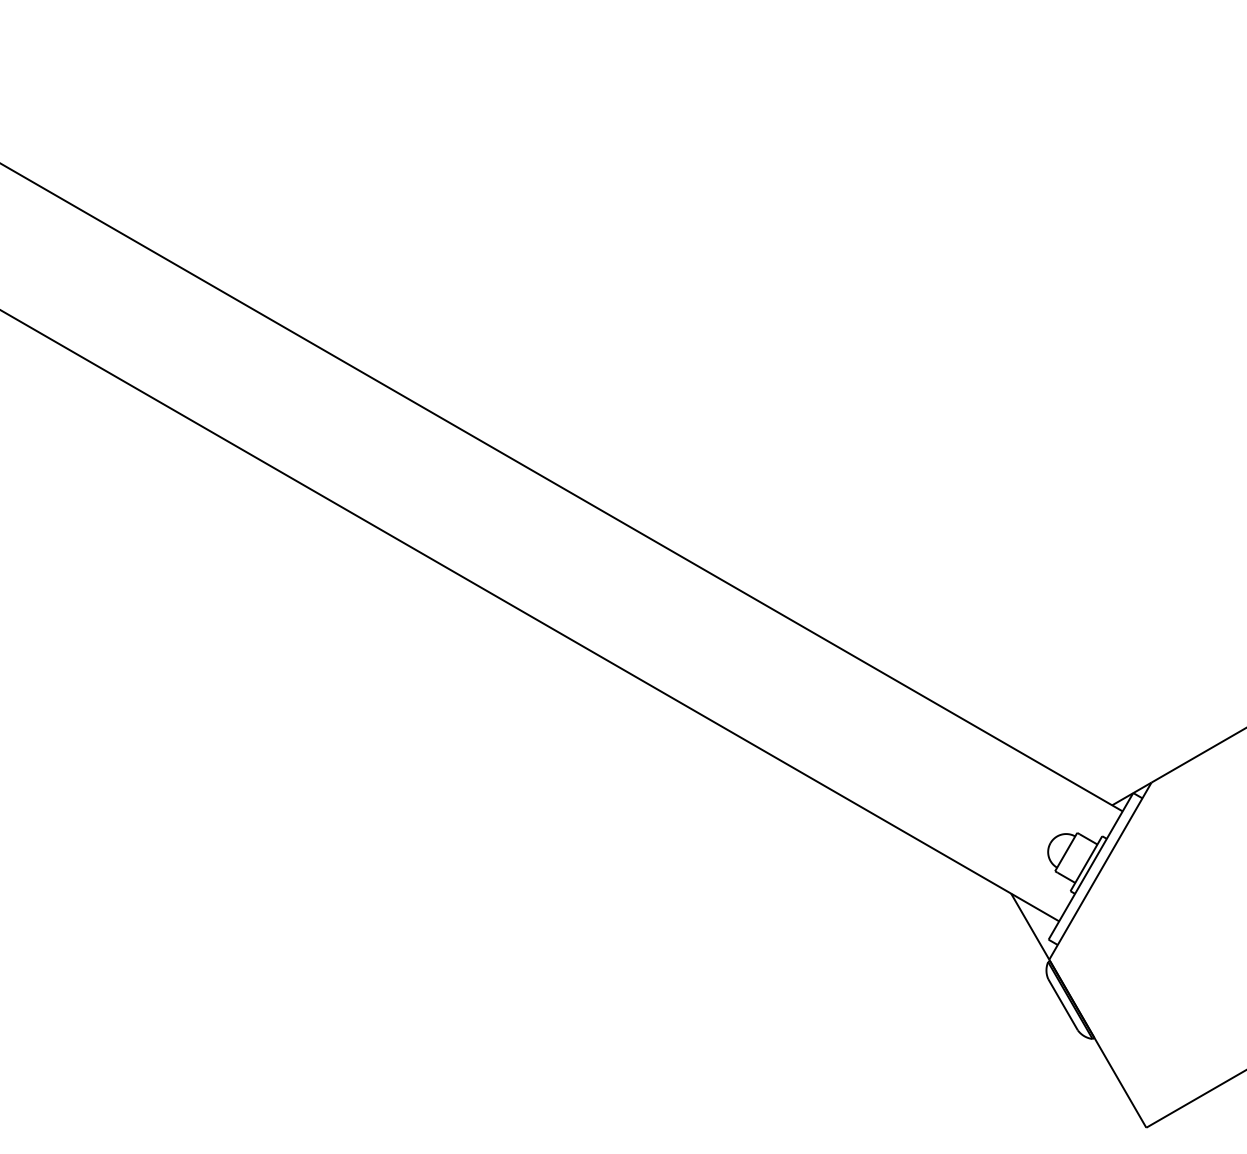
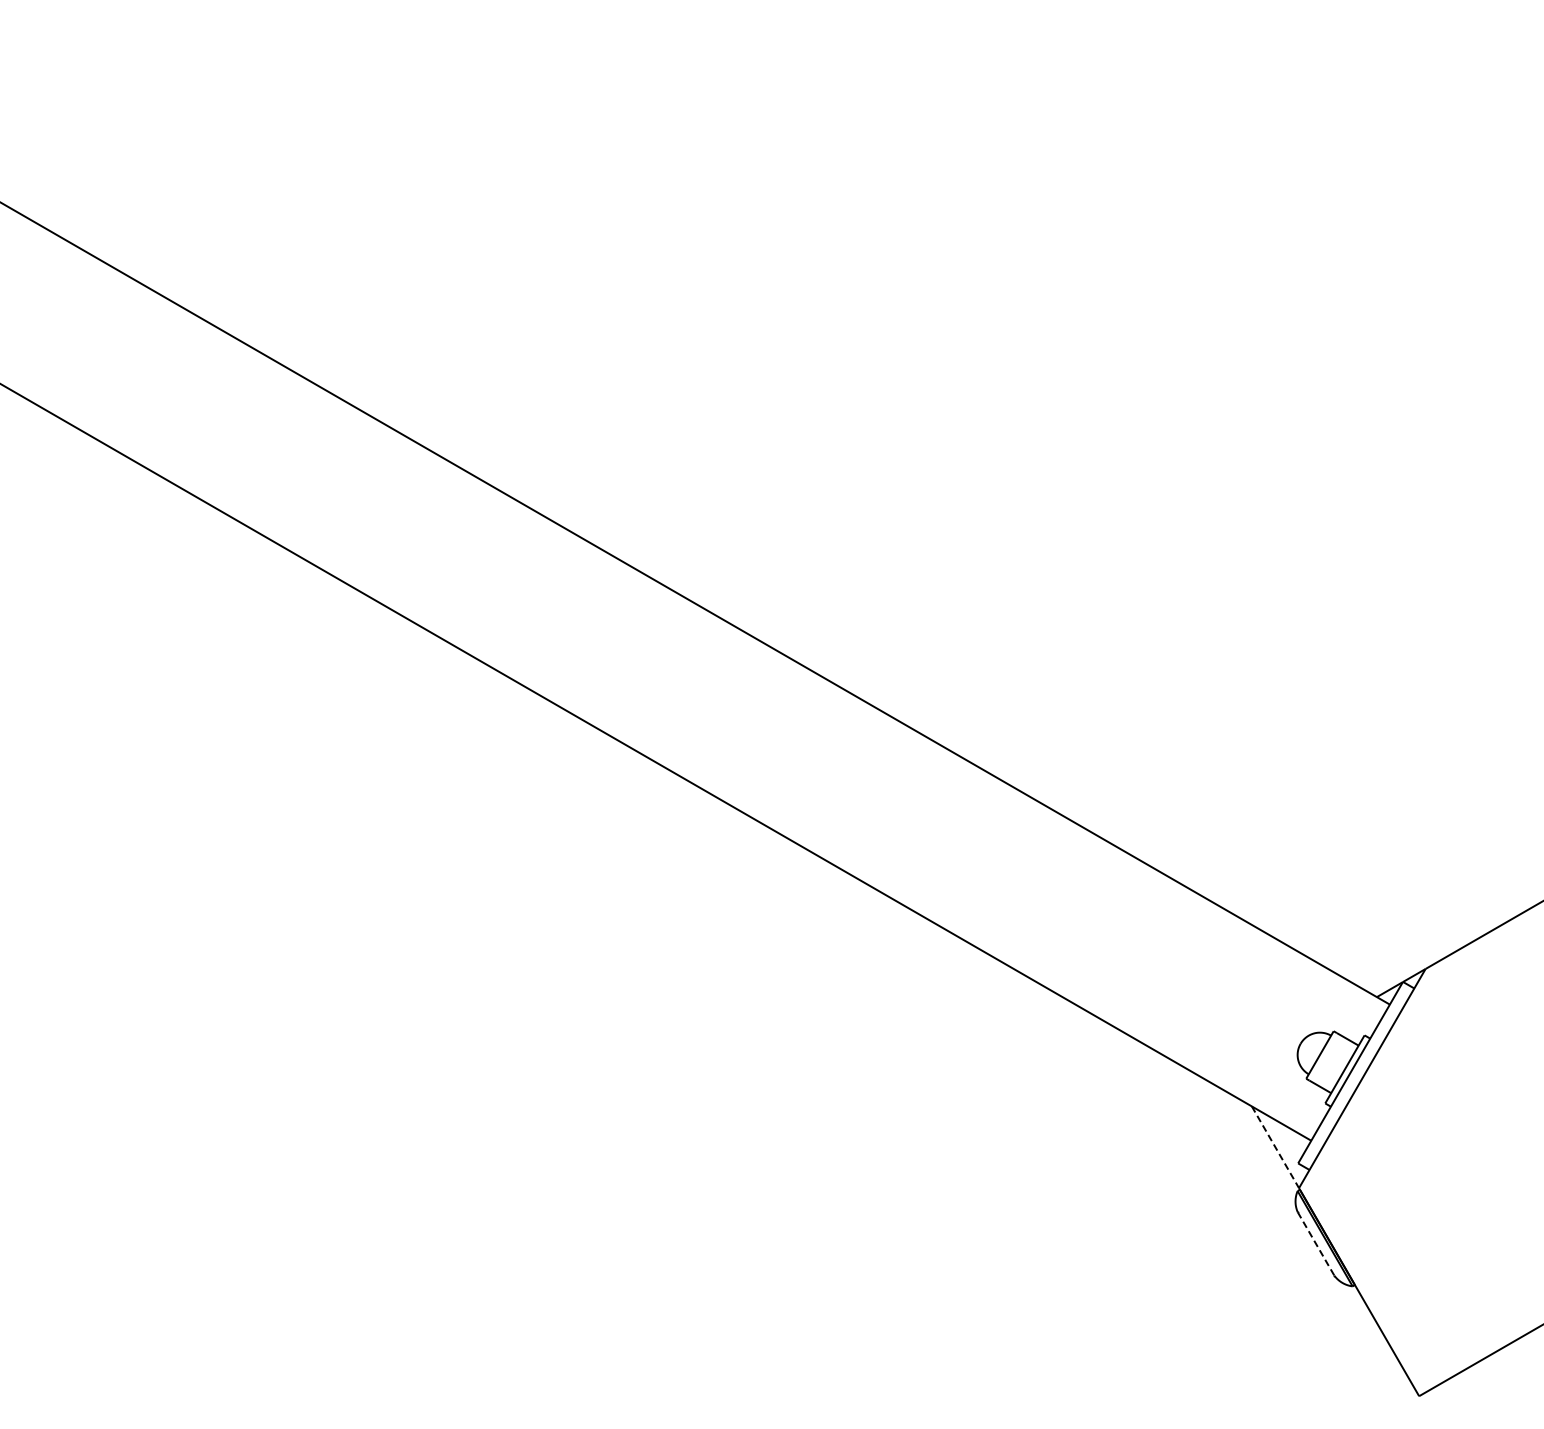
line: (1030, 926) -> (1275, 1147), solid -> dashed
line: (1063, 1004) -> (1316, 1243), solid -> dashed

